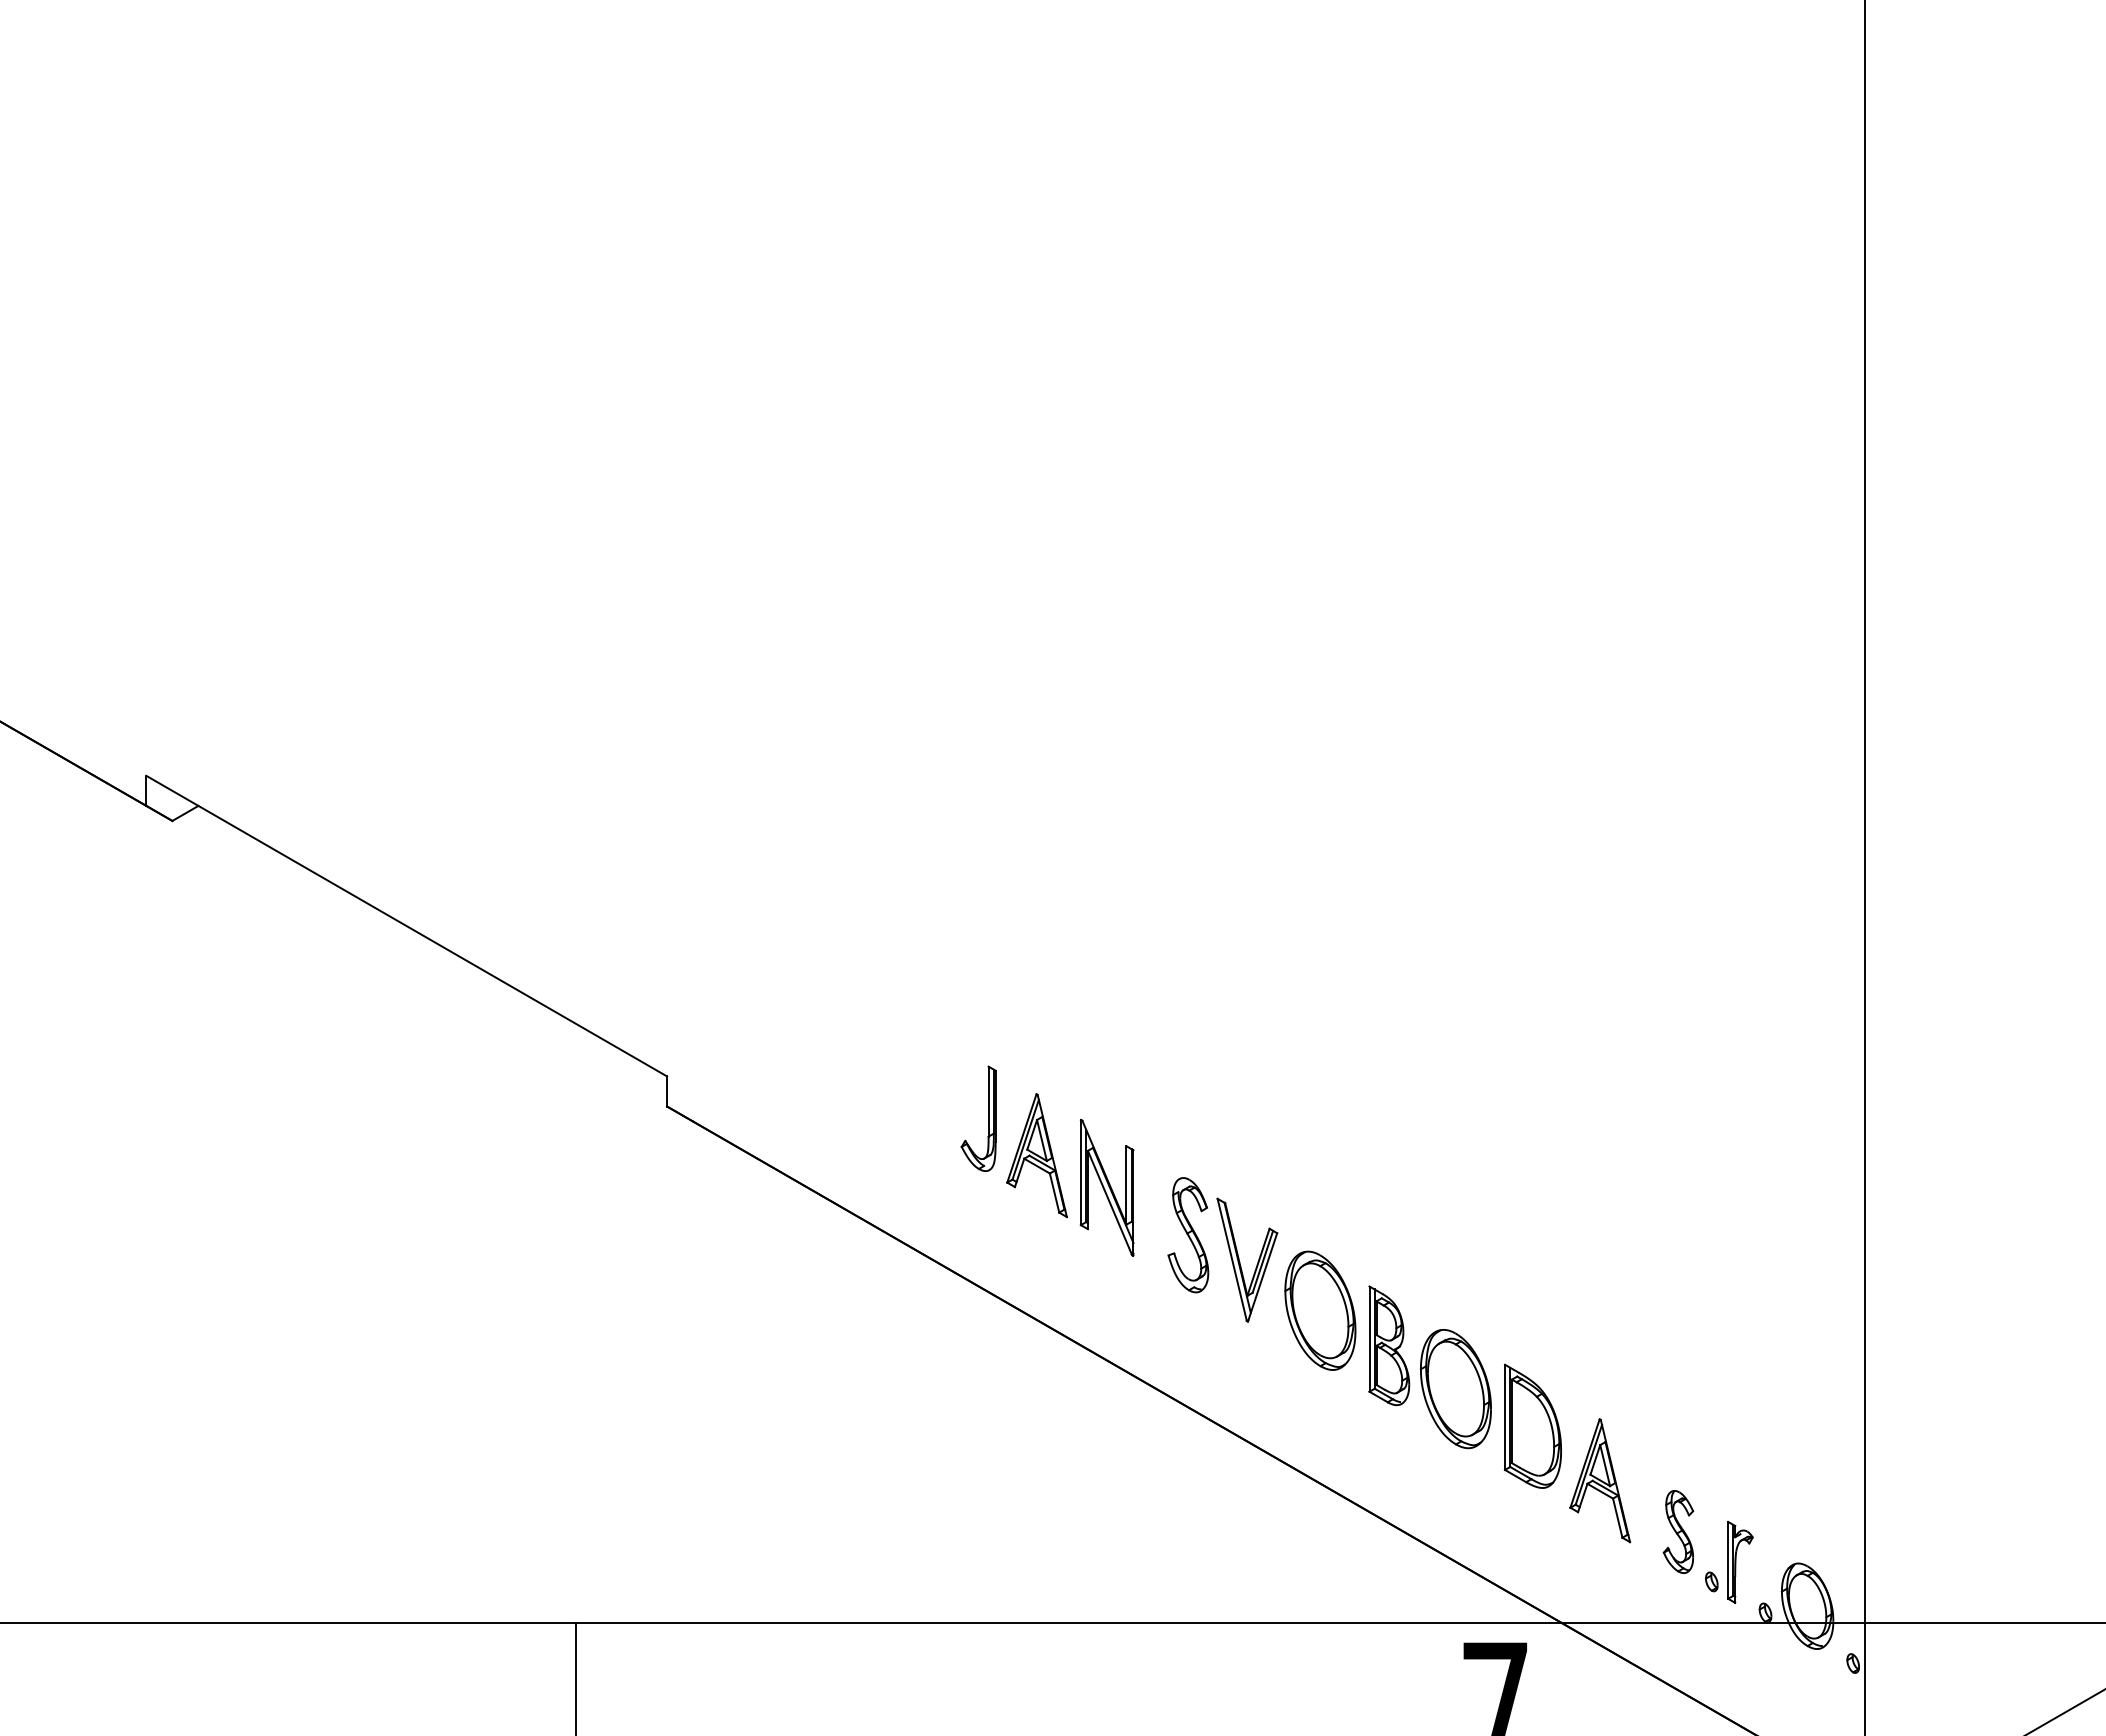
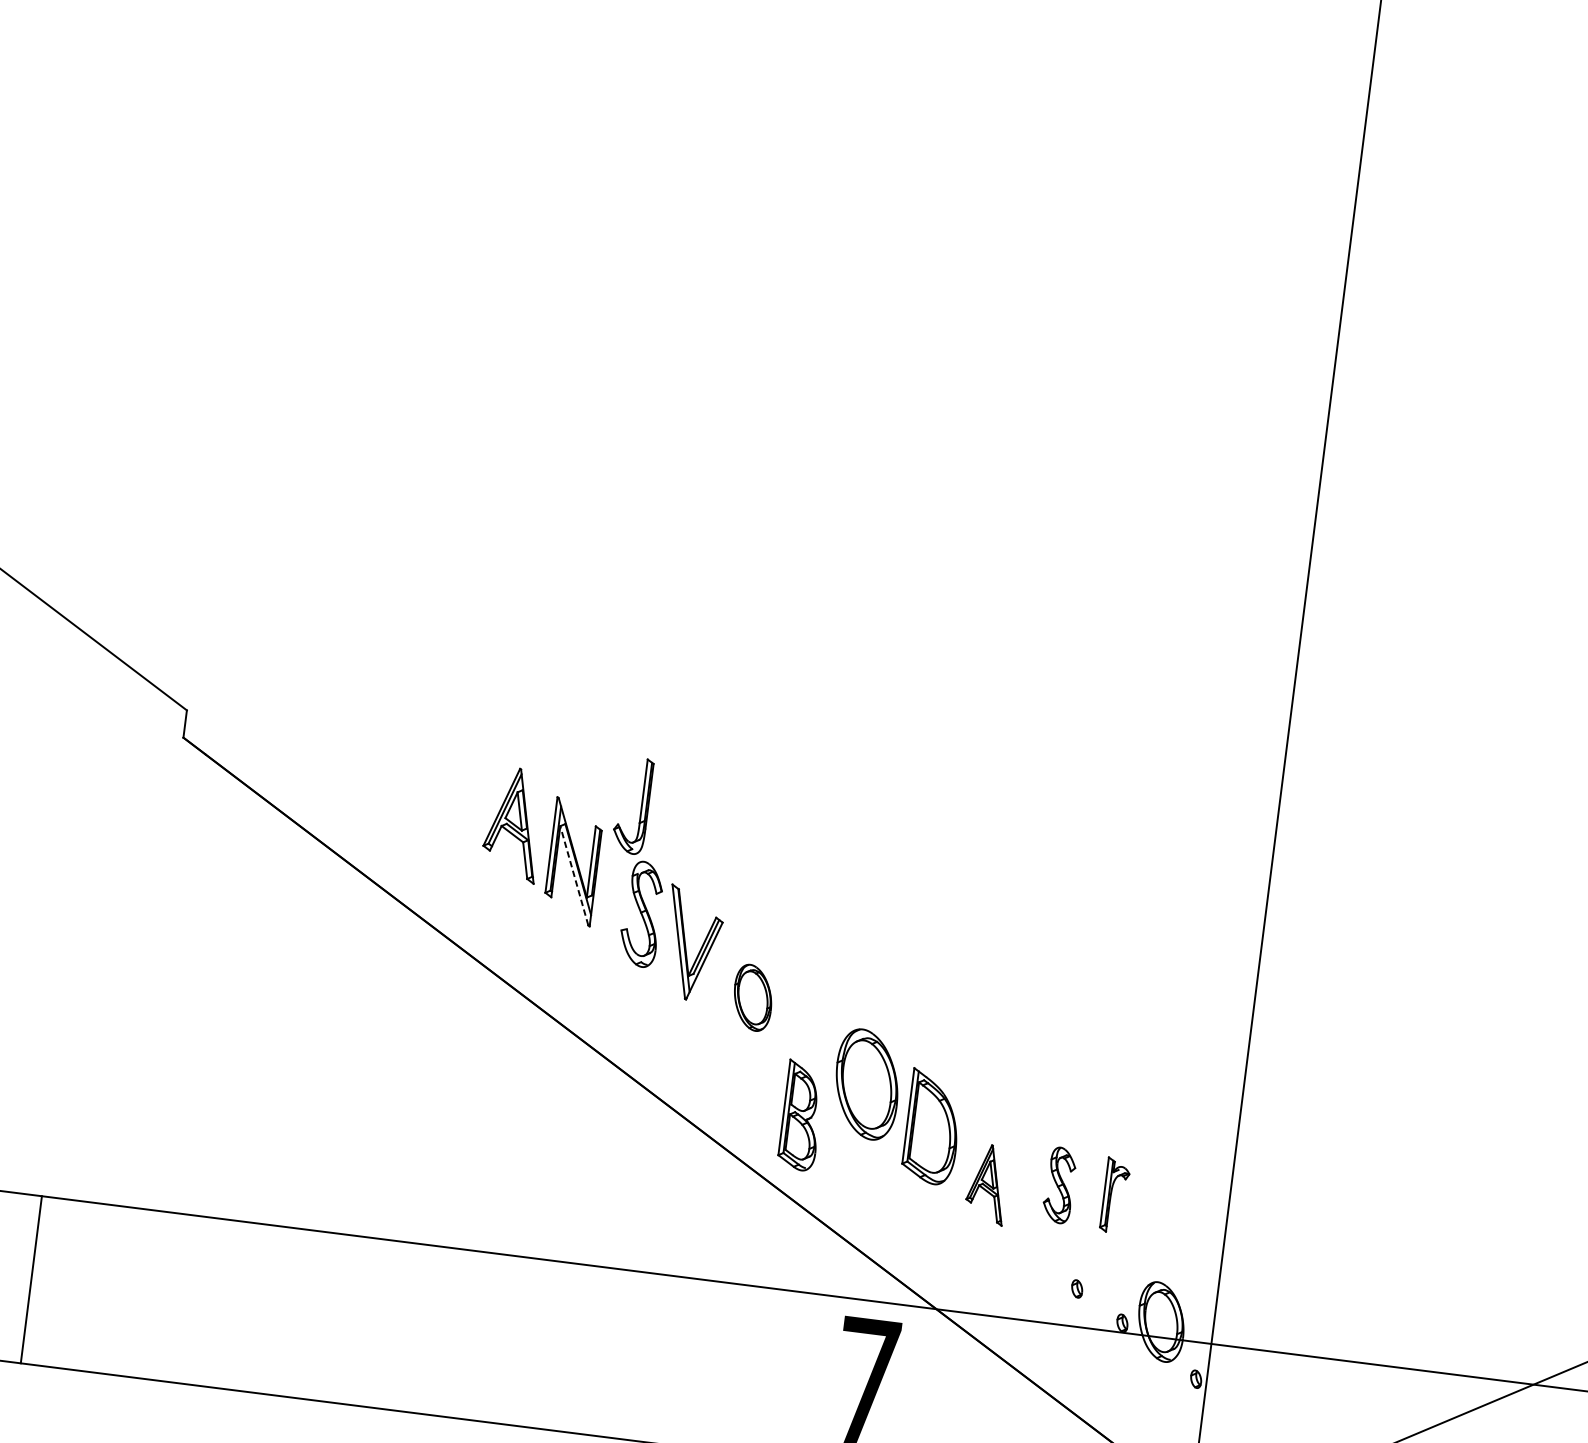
part: (988, 1118) -> (641, 806), moved
line: (1109, 1202) -> (573, 875), solid -> dashed
part: (1320, 1310) -> (753, 997), size x0.6
part: (1389, 1345) -> (801, 1115), moved
part: (1600, 1480) -> (987, 1184), size x0.7
part: (1678, 1531) -> (1059, 1184), moved
part: (1740, 1562) -> (1115, 1195), moved

